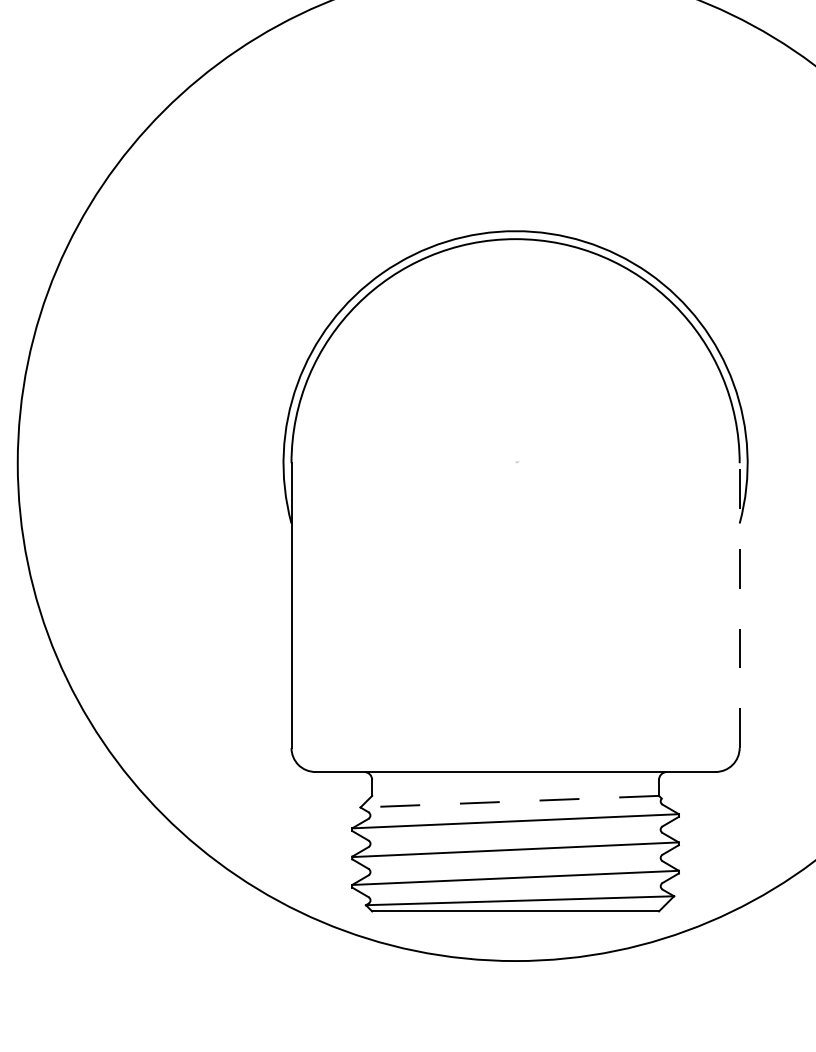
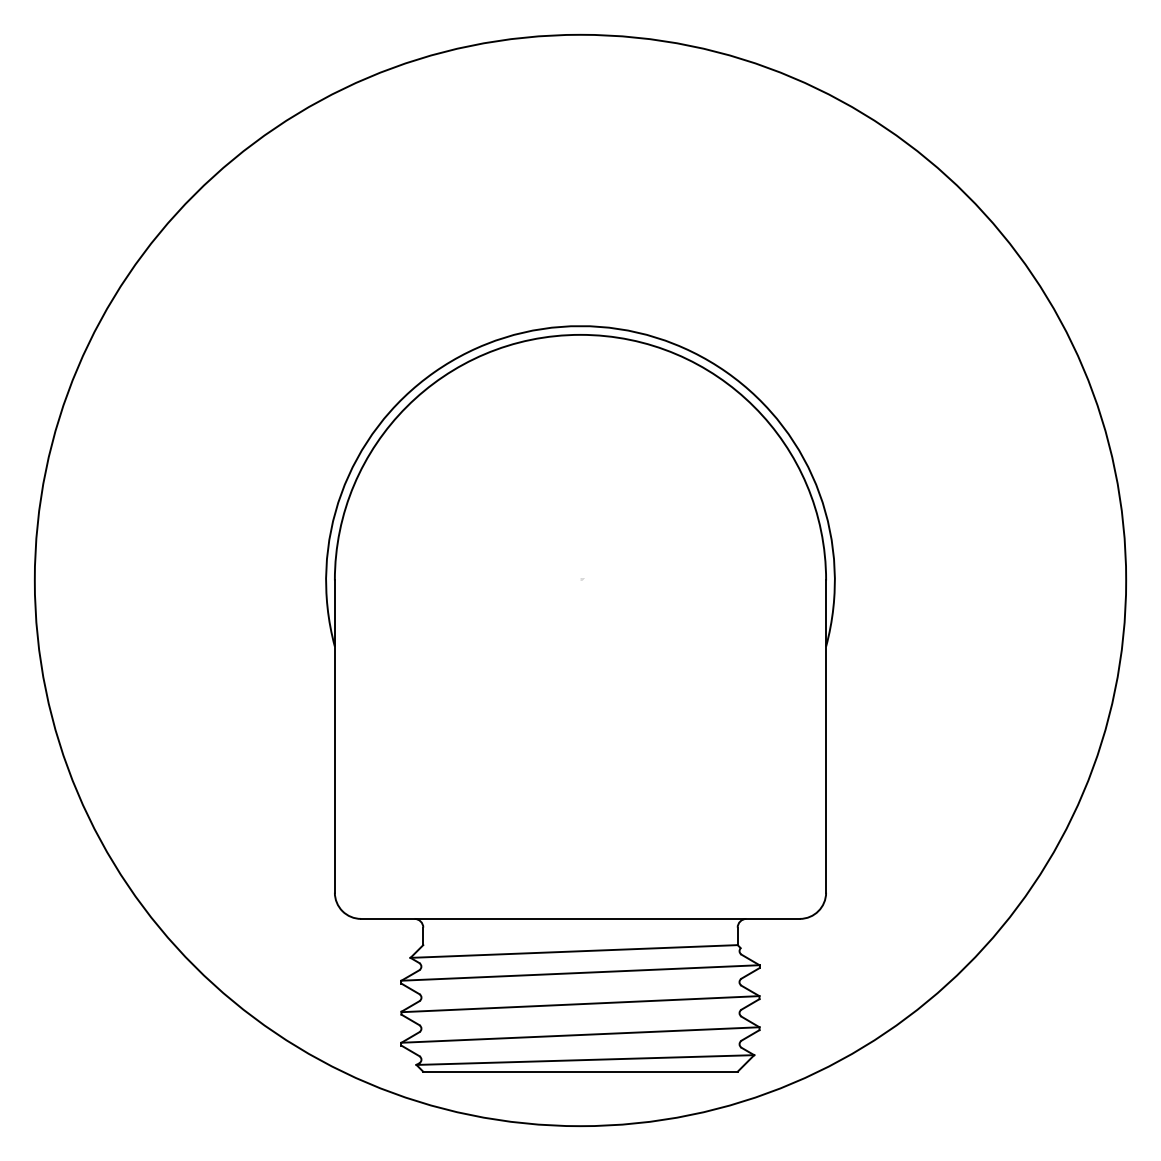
line: (740, 605) -> (826, 736), dashed -> solid
line: (510, 801) -> (574, 951), dashed -> solid

